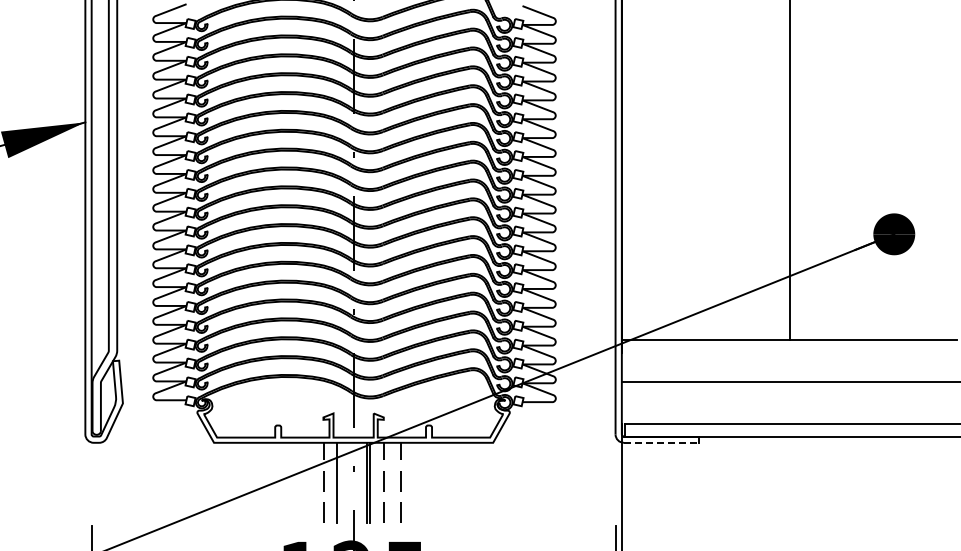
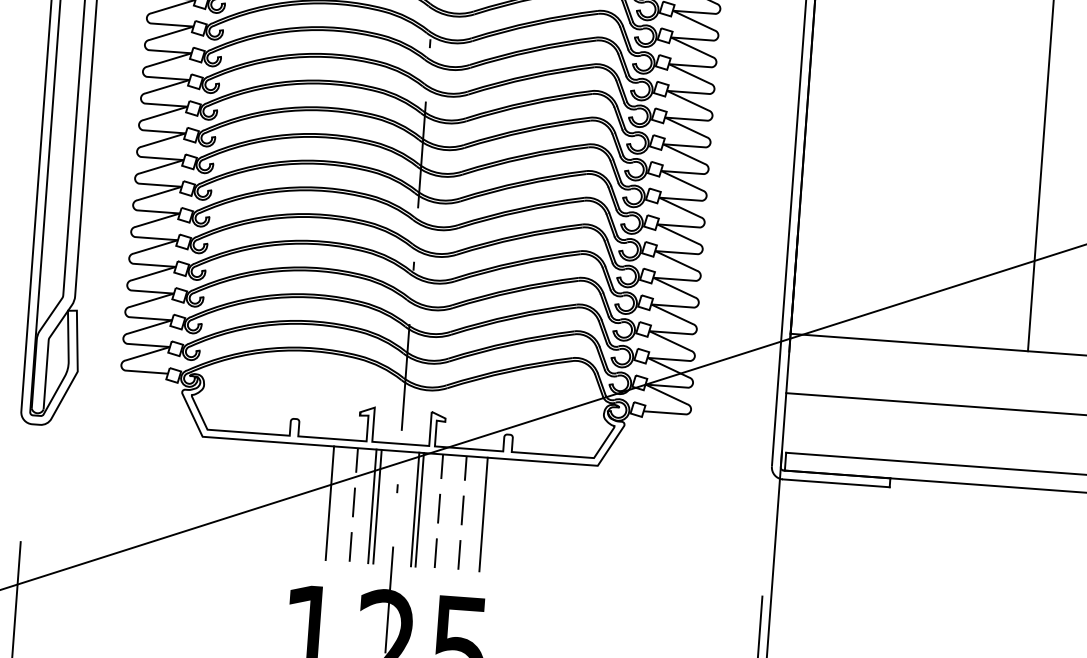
line: (661, 442) -> (836, 482), dashed -> solid
line: (306, 482) -> (329, 502), added
line: (340, 482) -> (377, 506), added
line: (415, 482) -> (483, 513), added

